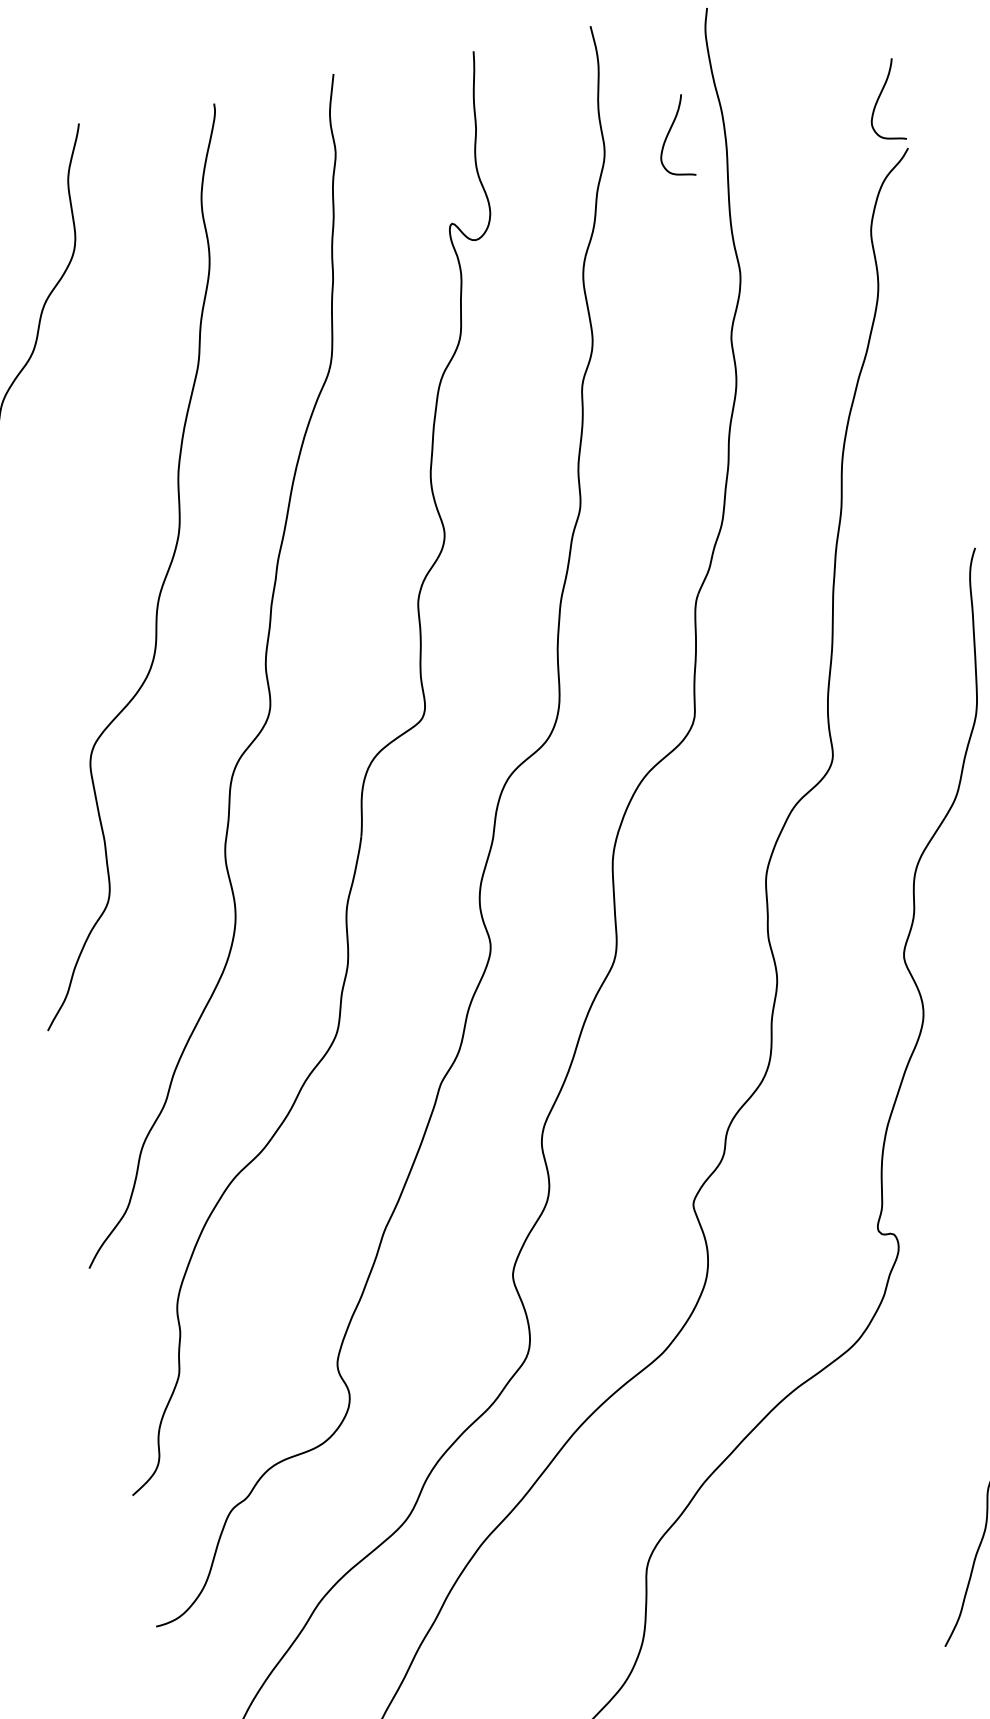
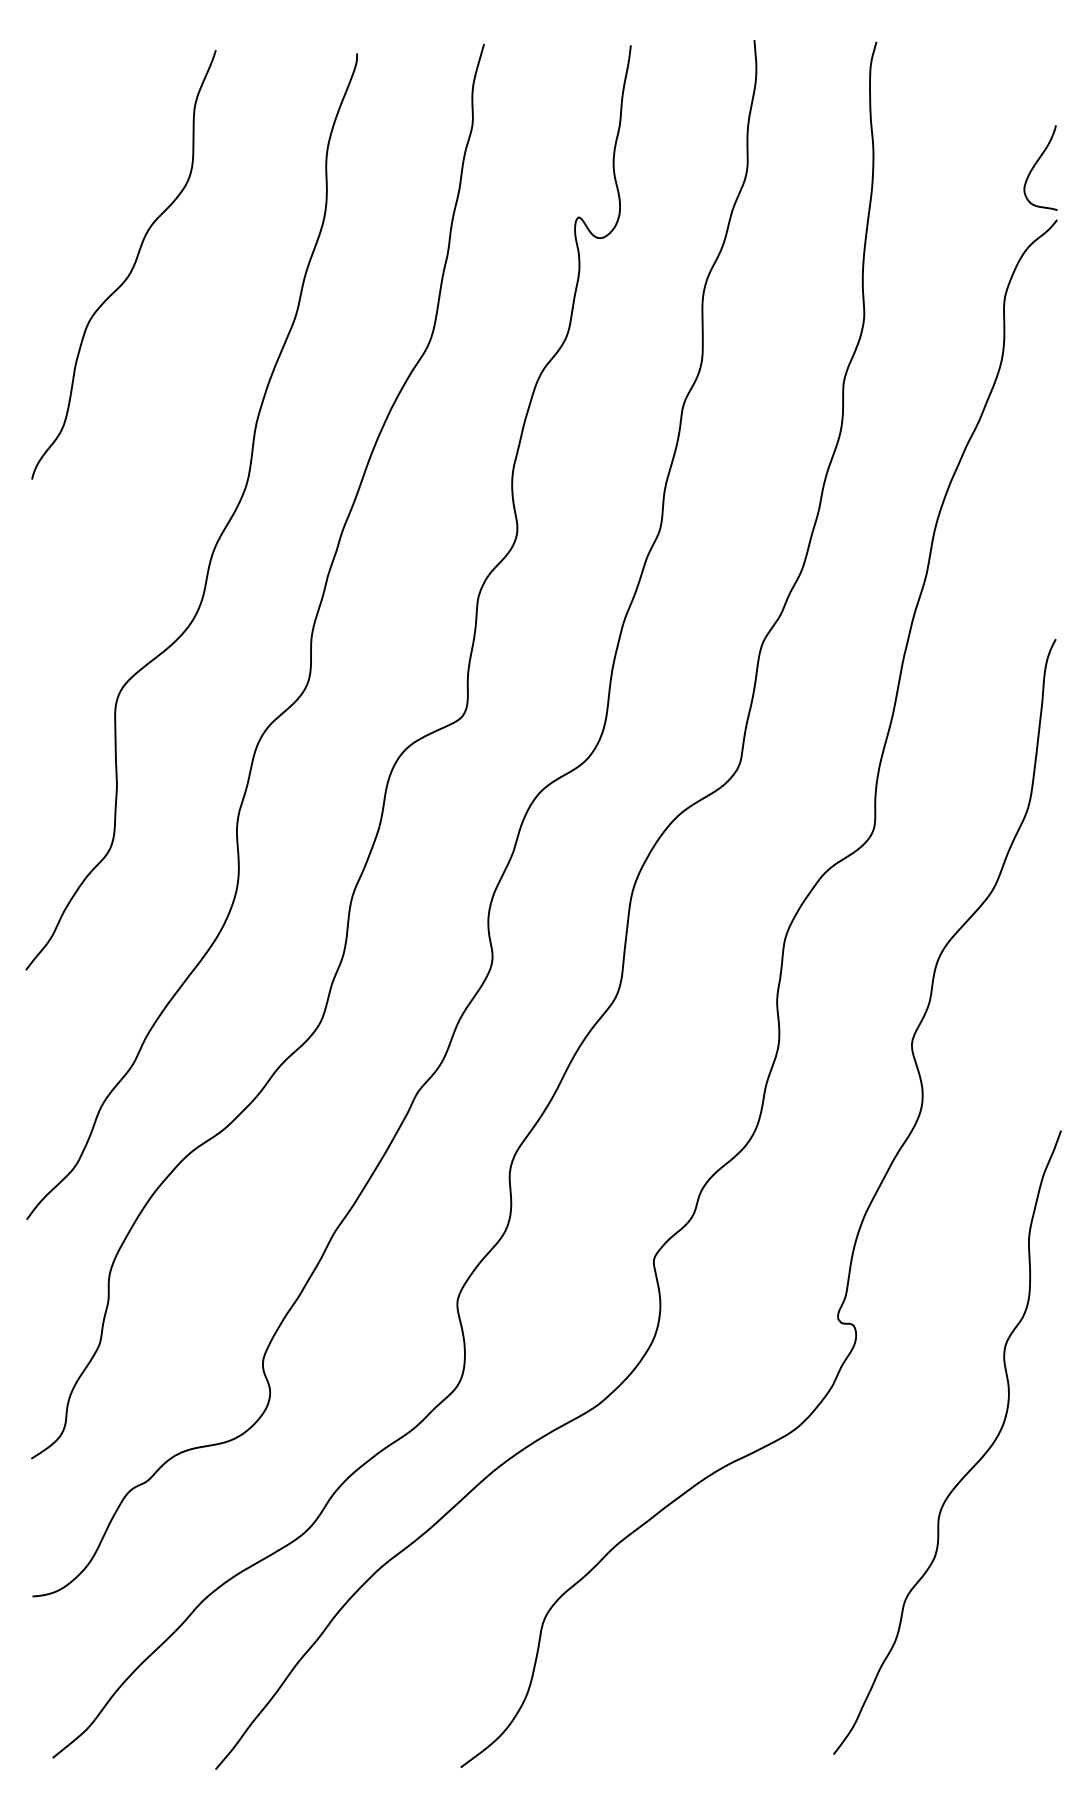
curve: (668, 134) -> (815, 164), removed

